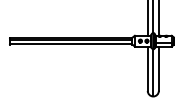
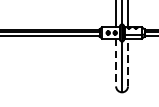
line: (158, 68) -> (127, 62), solid -> dashed
line: (147, 69) -> (115, 63), solid -> dashed

